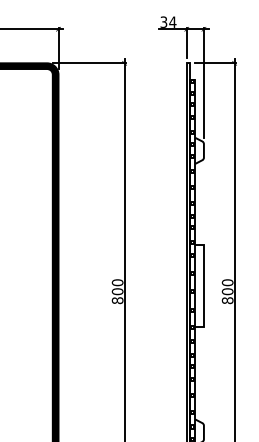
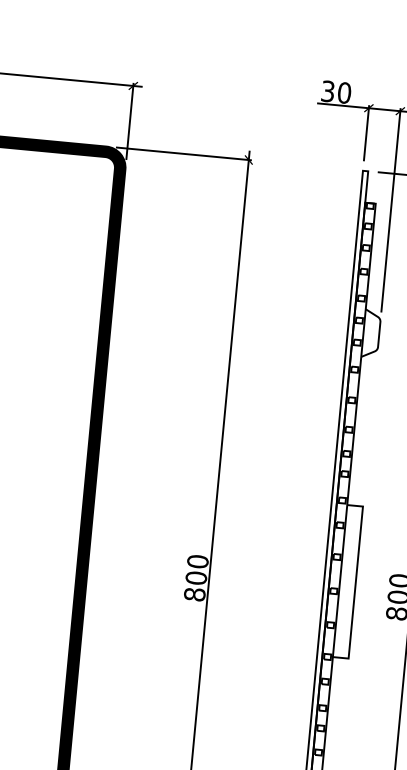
text: (172, 21) -> (343, 91), 34 -> 30

